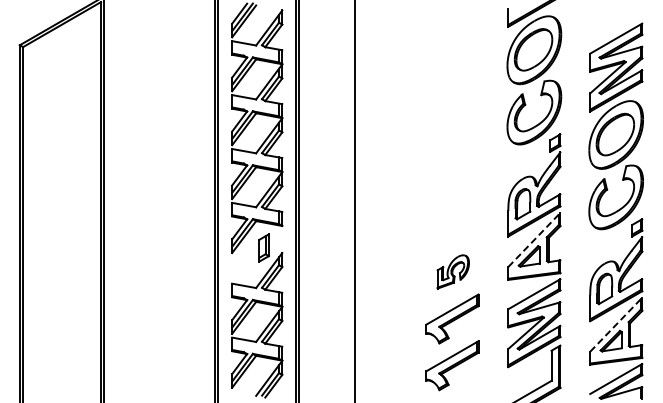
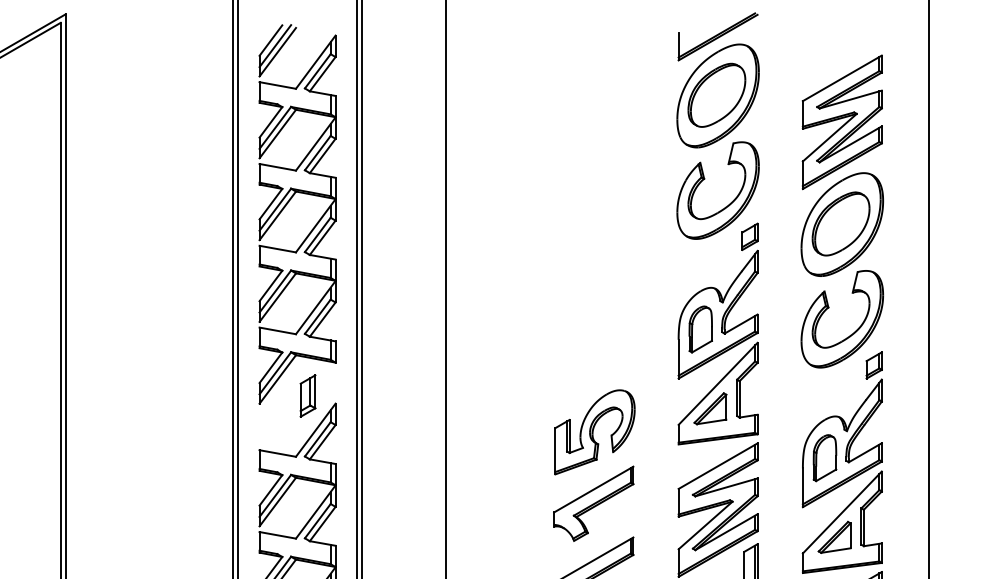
line: (534, 239) -> (718, 383), dashed -> solid
part: (453, 271) -> (595, 431), size x1.67
line: (616, 324) -> (842, 512), dashed -> solid

